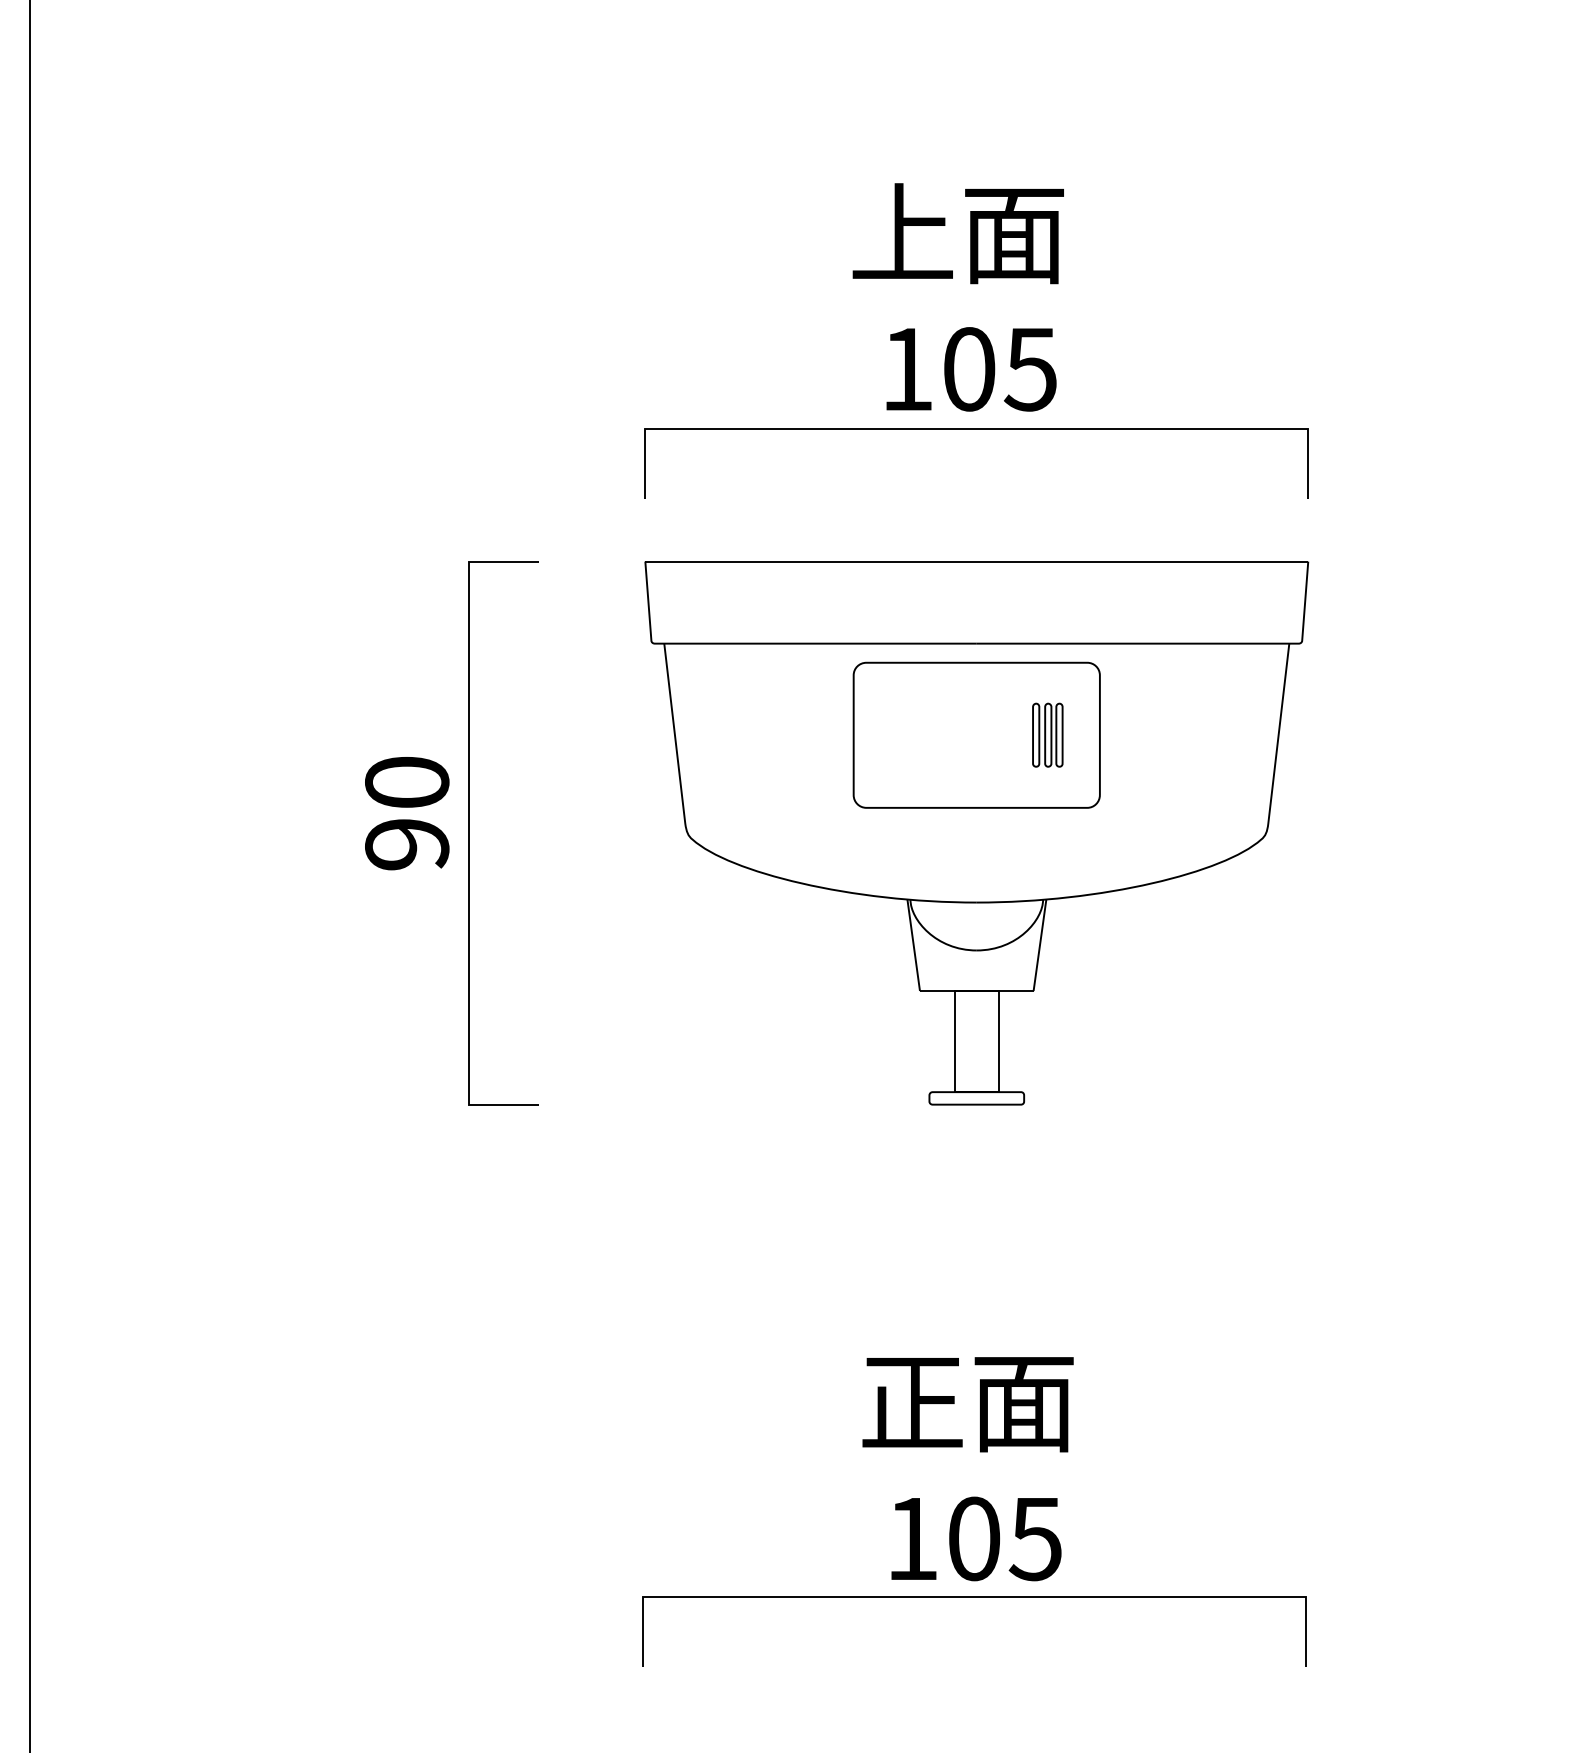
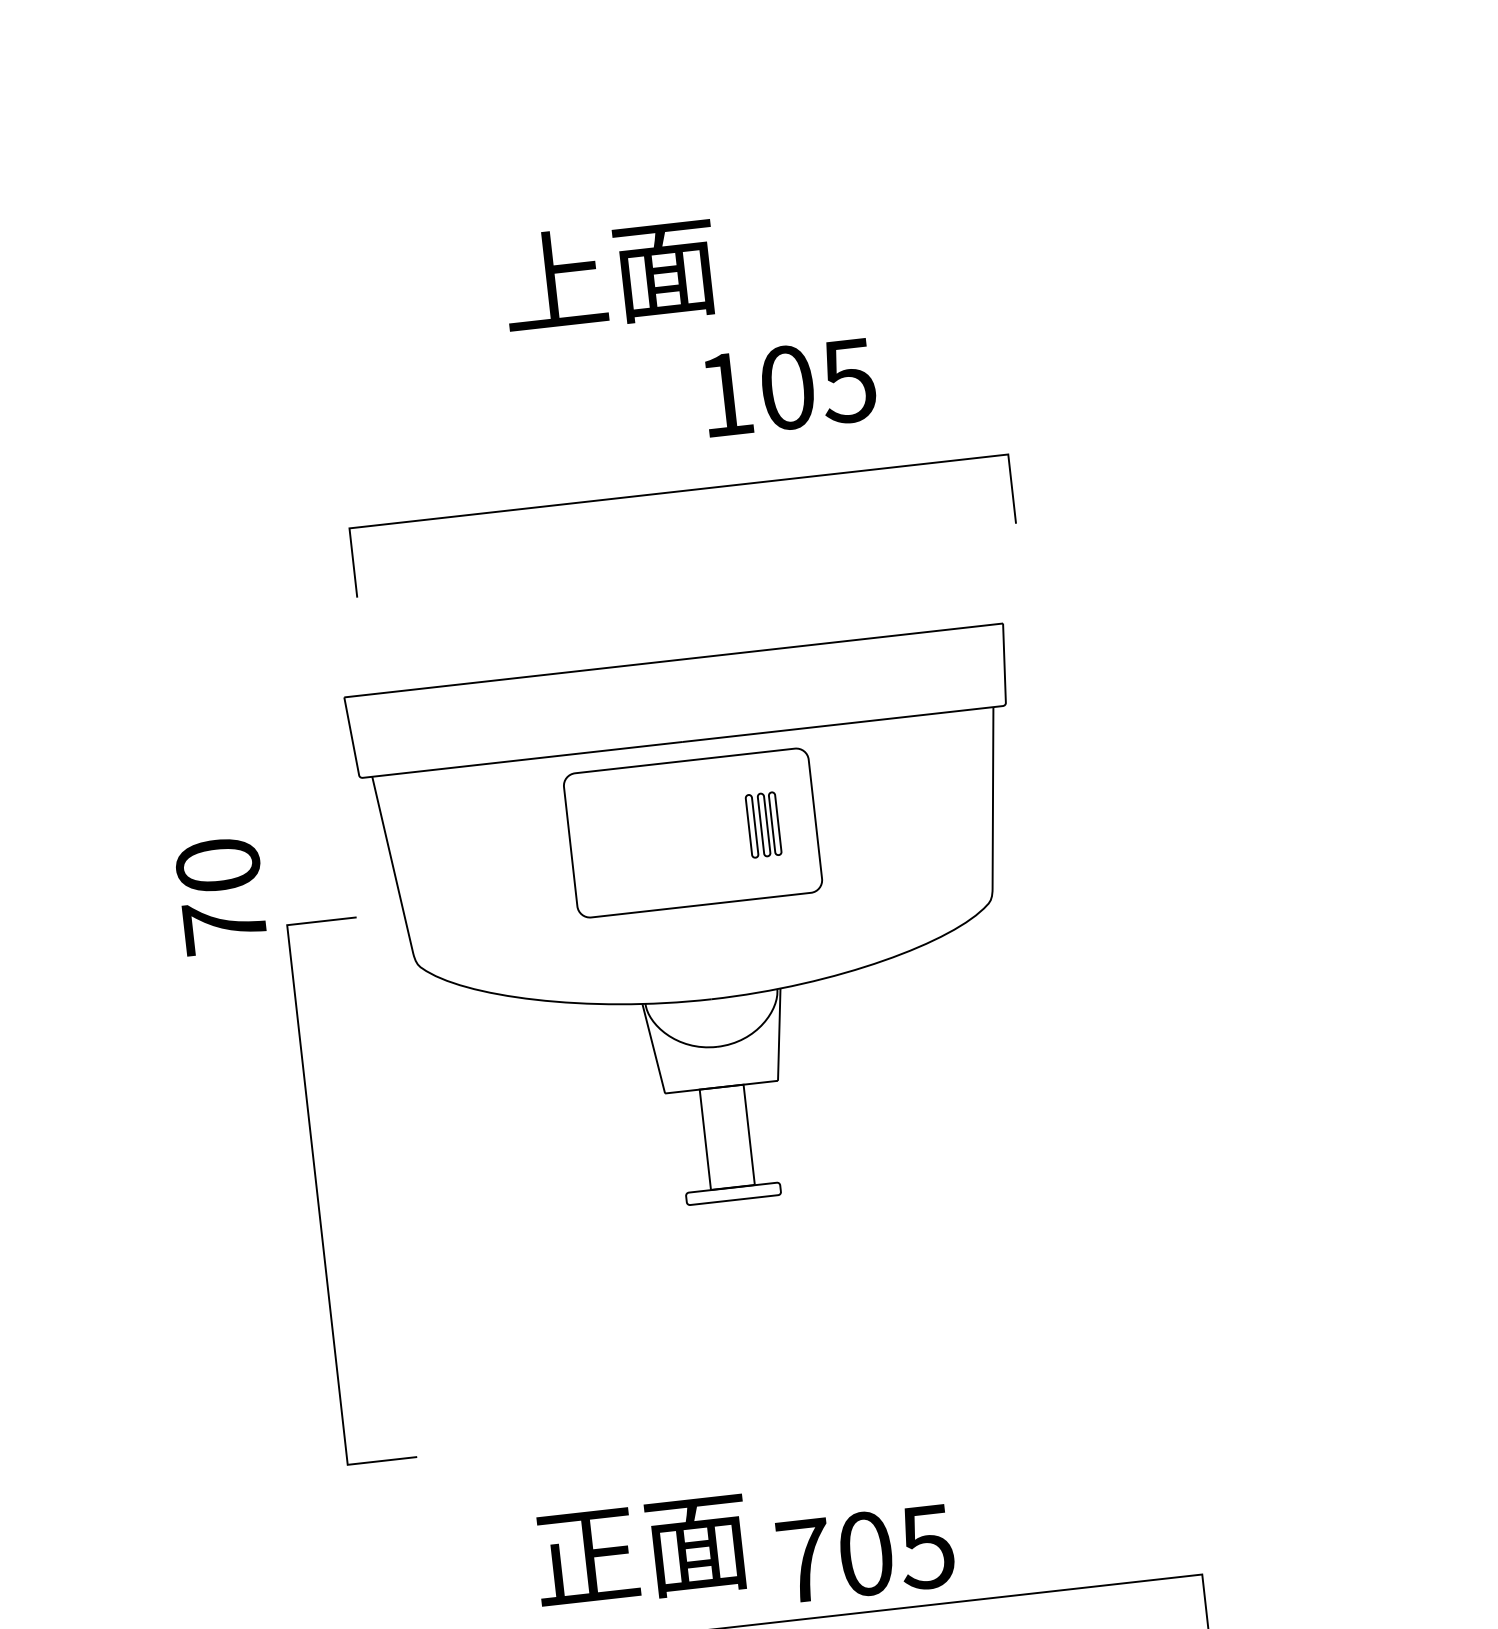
text: (957, 233) -> (609, 275), moved
text: (971, 369) -> (789, 387), moved
line: (976, 429) -> (678, 491), moved
line: (469, 833) -> (317, 1195), moved
part: (976, 833) -> (703, 930), moved
text: (407, 844) -> (225, 926), 90 -> 70
text: (967, 1404) -> (641, 1552), moved
text: (912, 1538) -> (804, 1560), 105 -> 705

